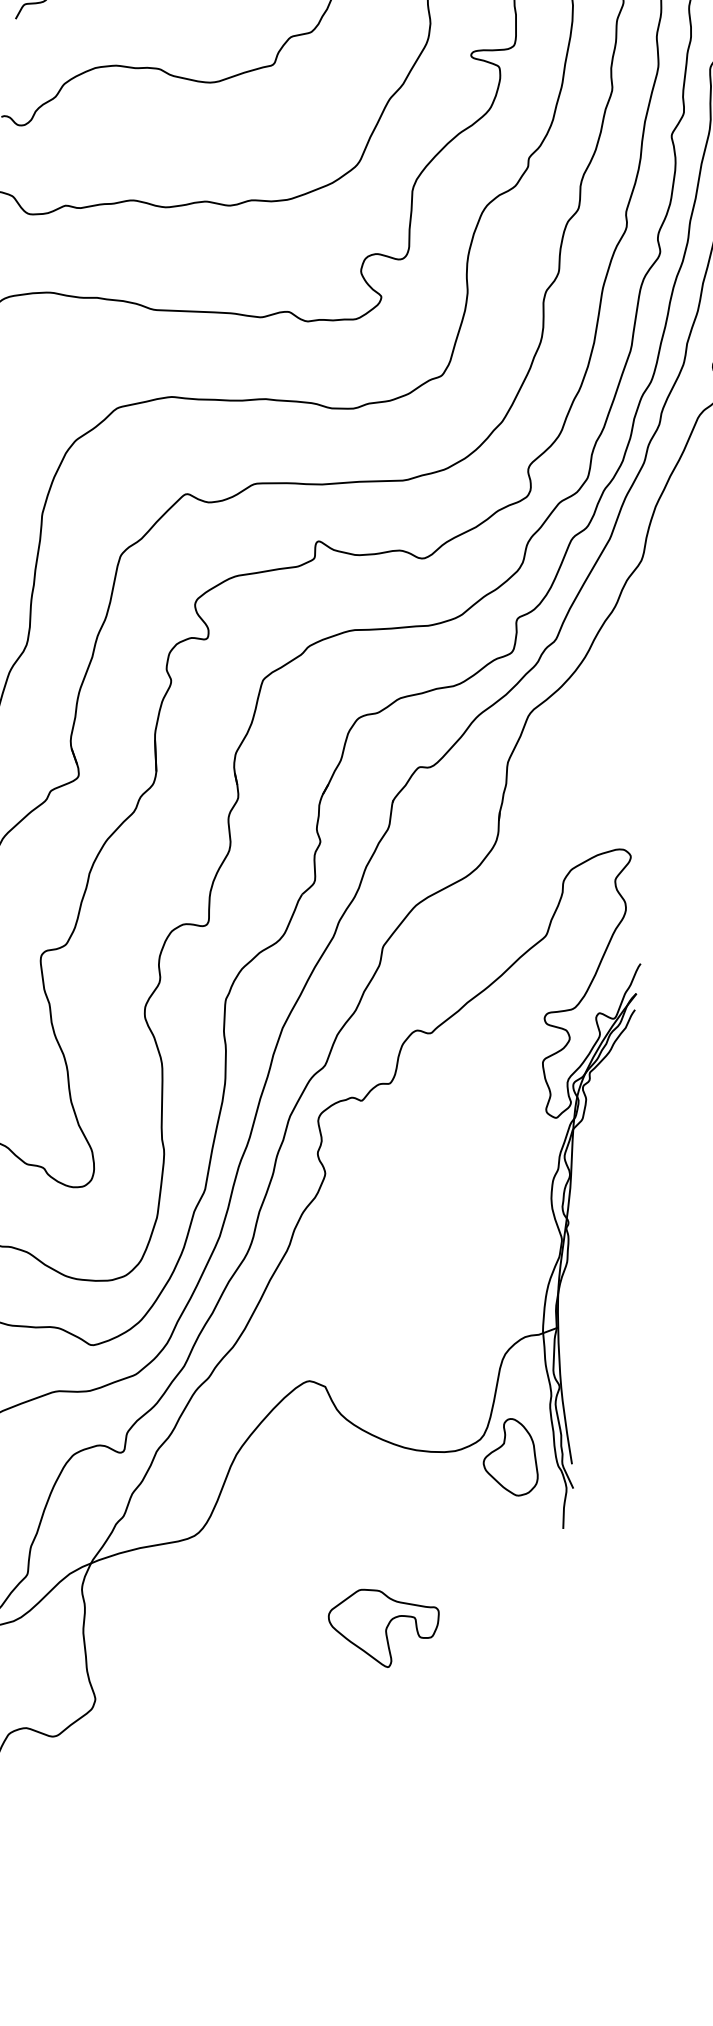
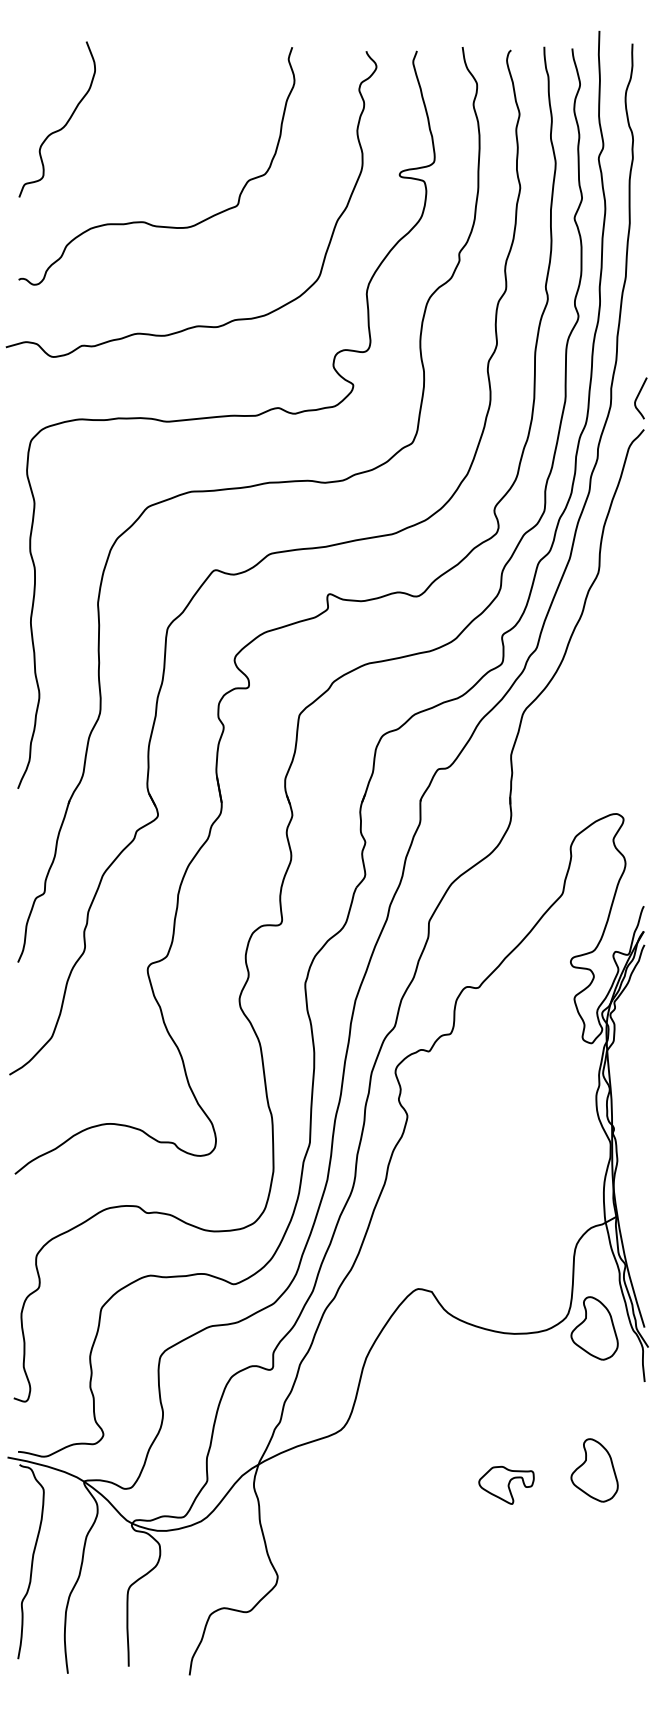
part: (489, 1625) -> (594, 1470), added
part: (382, 1629) -> (506, 1485), size x0.6

